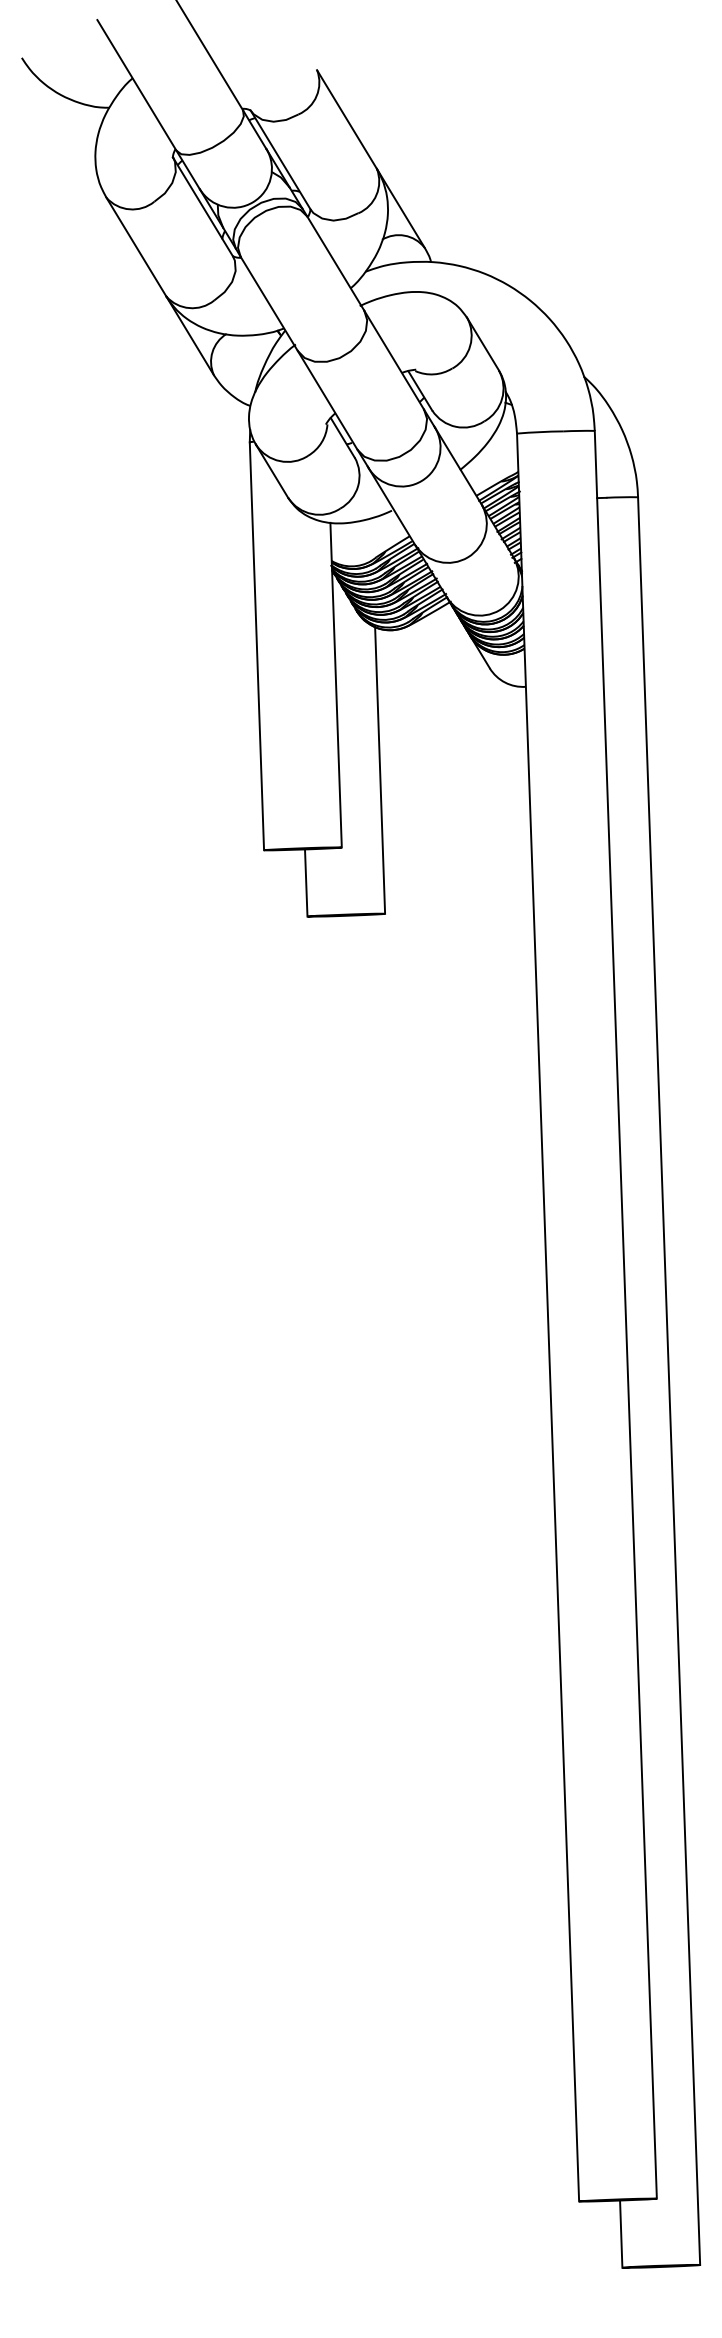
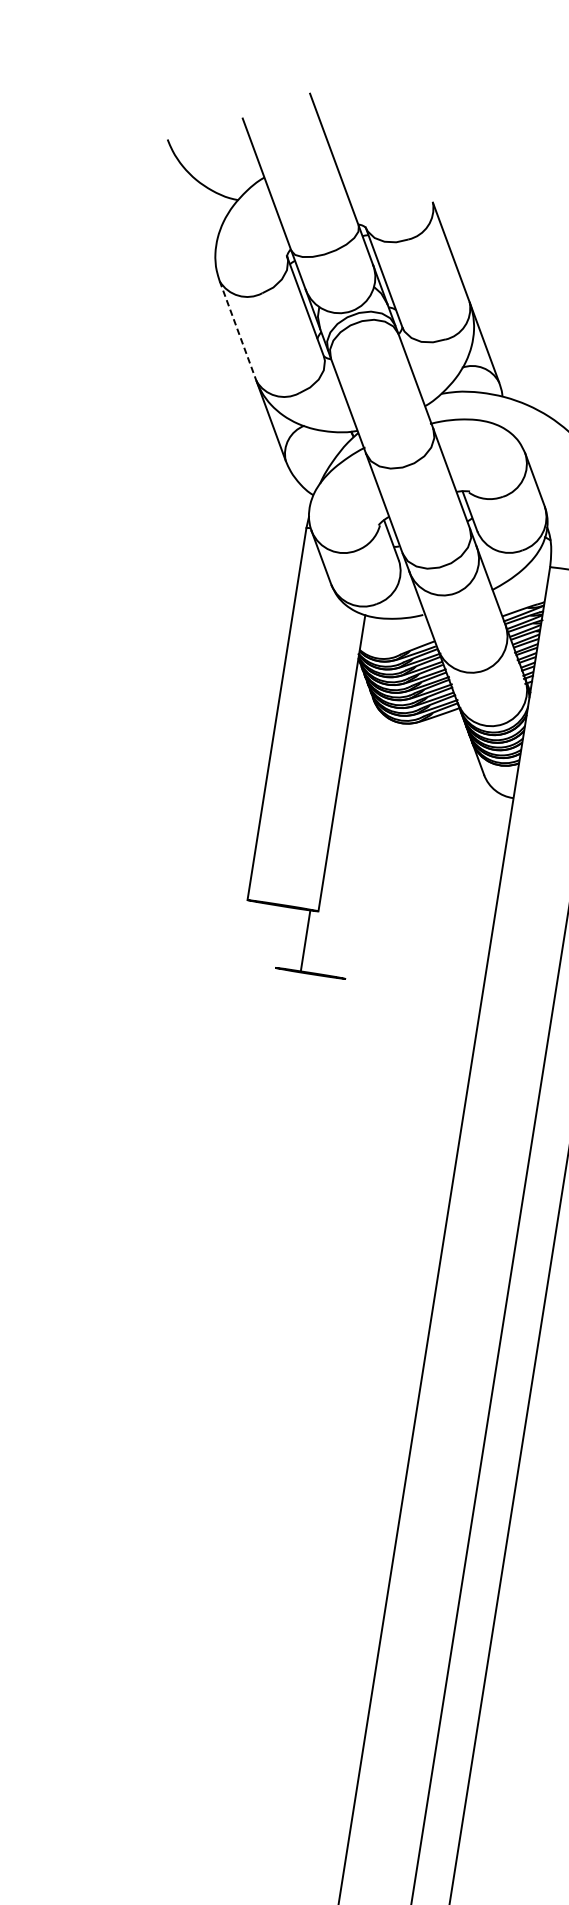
line: (136, 247) -> (238, 331), solid -> dashed
line: (380, 770) -> (367, 848), removed
line: (306, 882) -> (305, 940), moved

